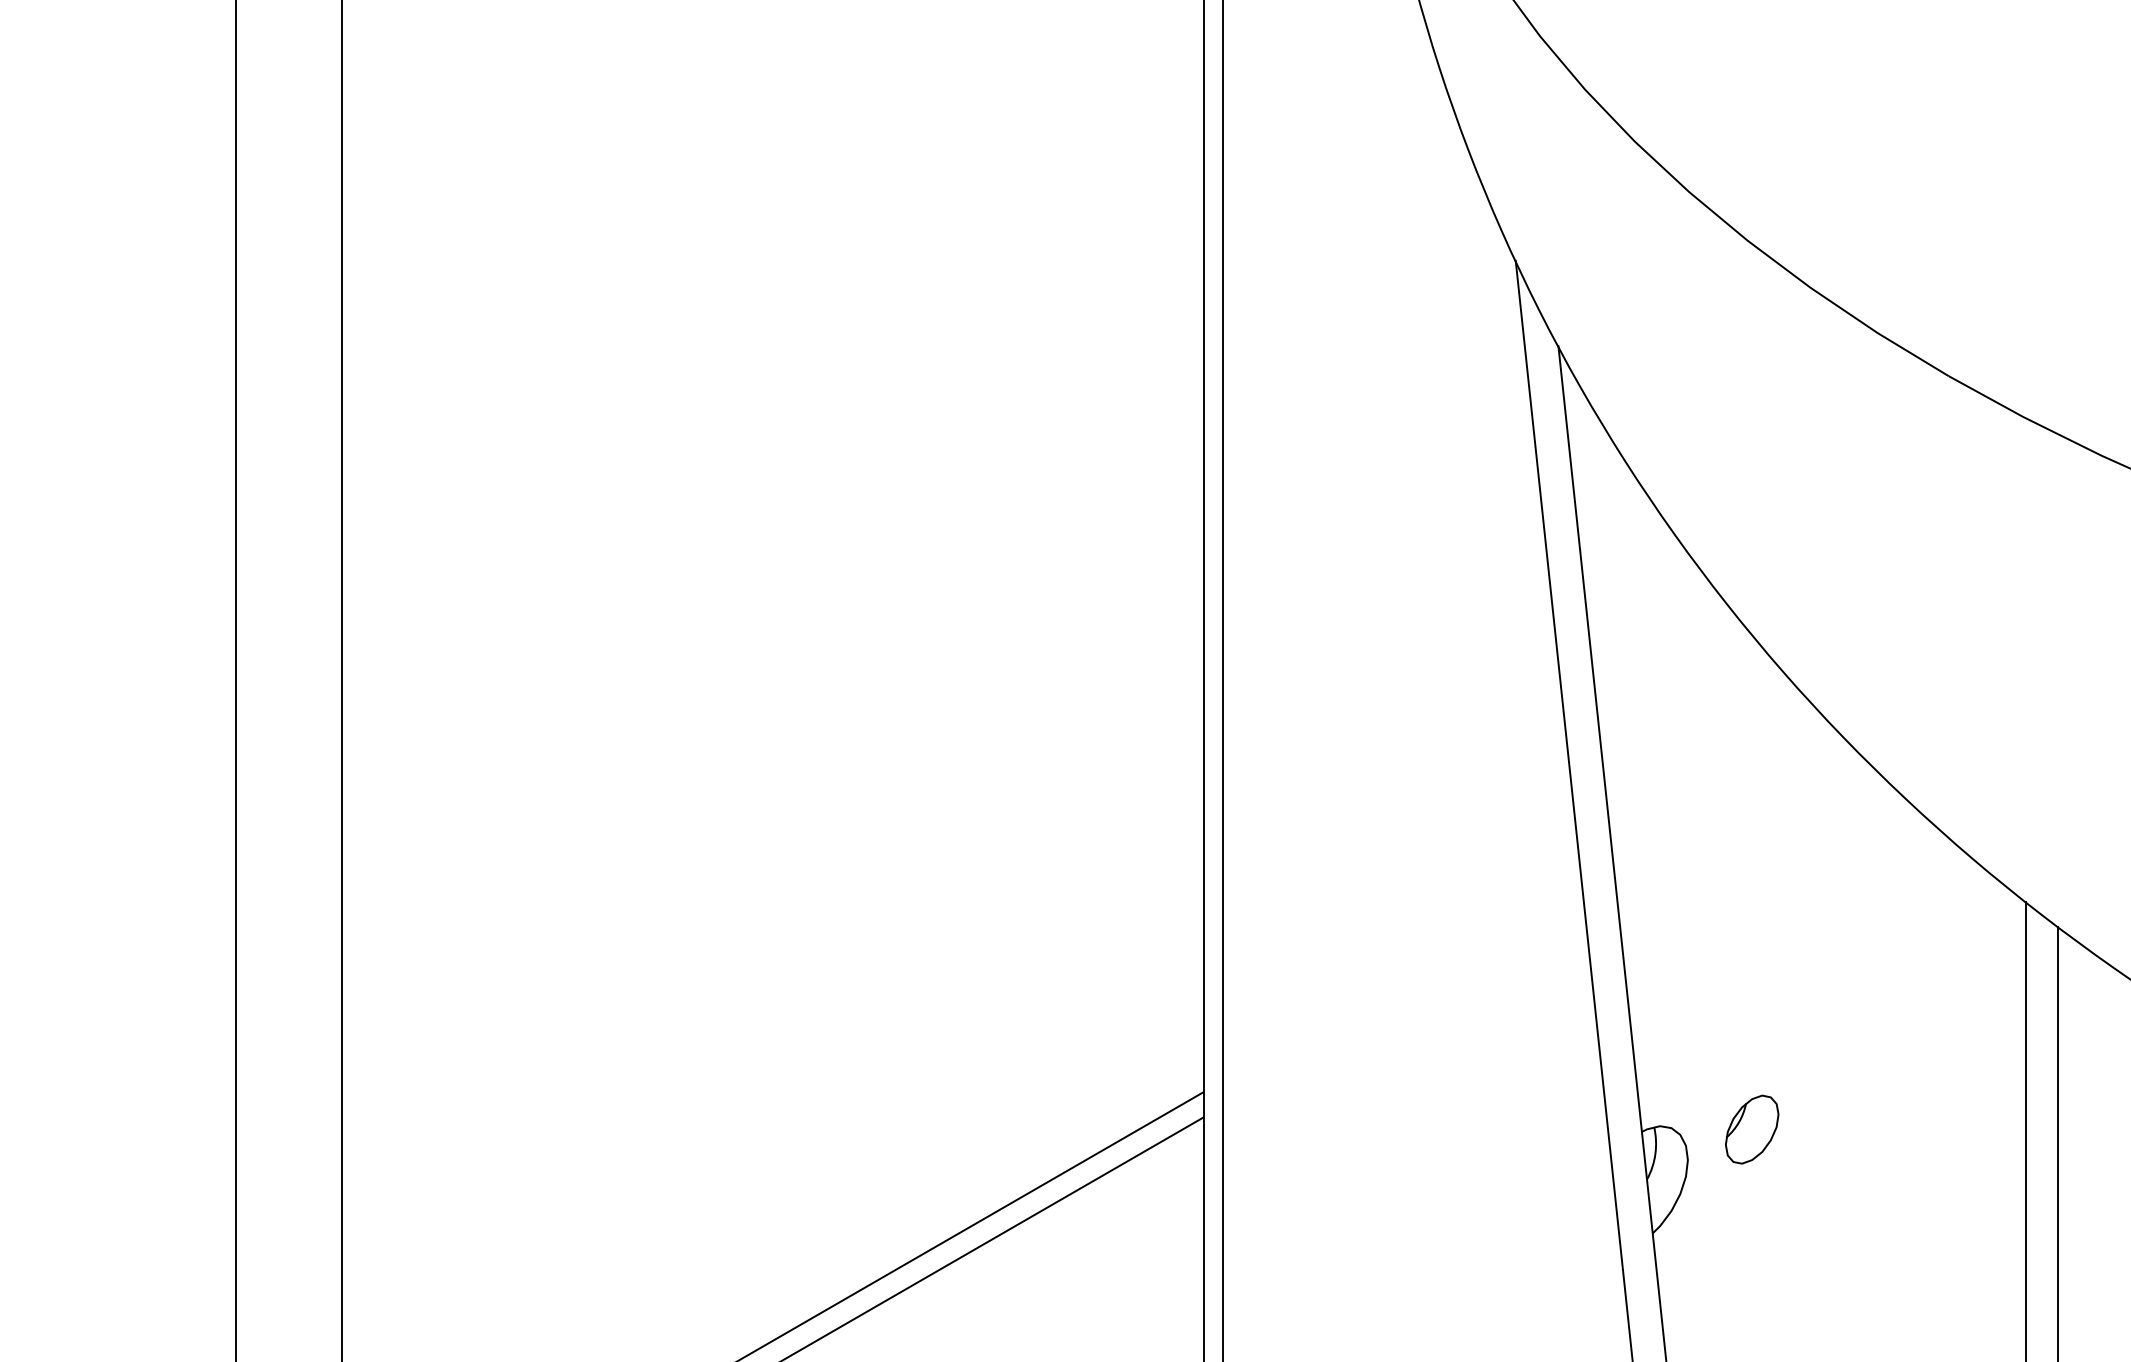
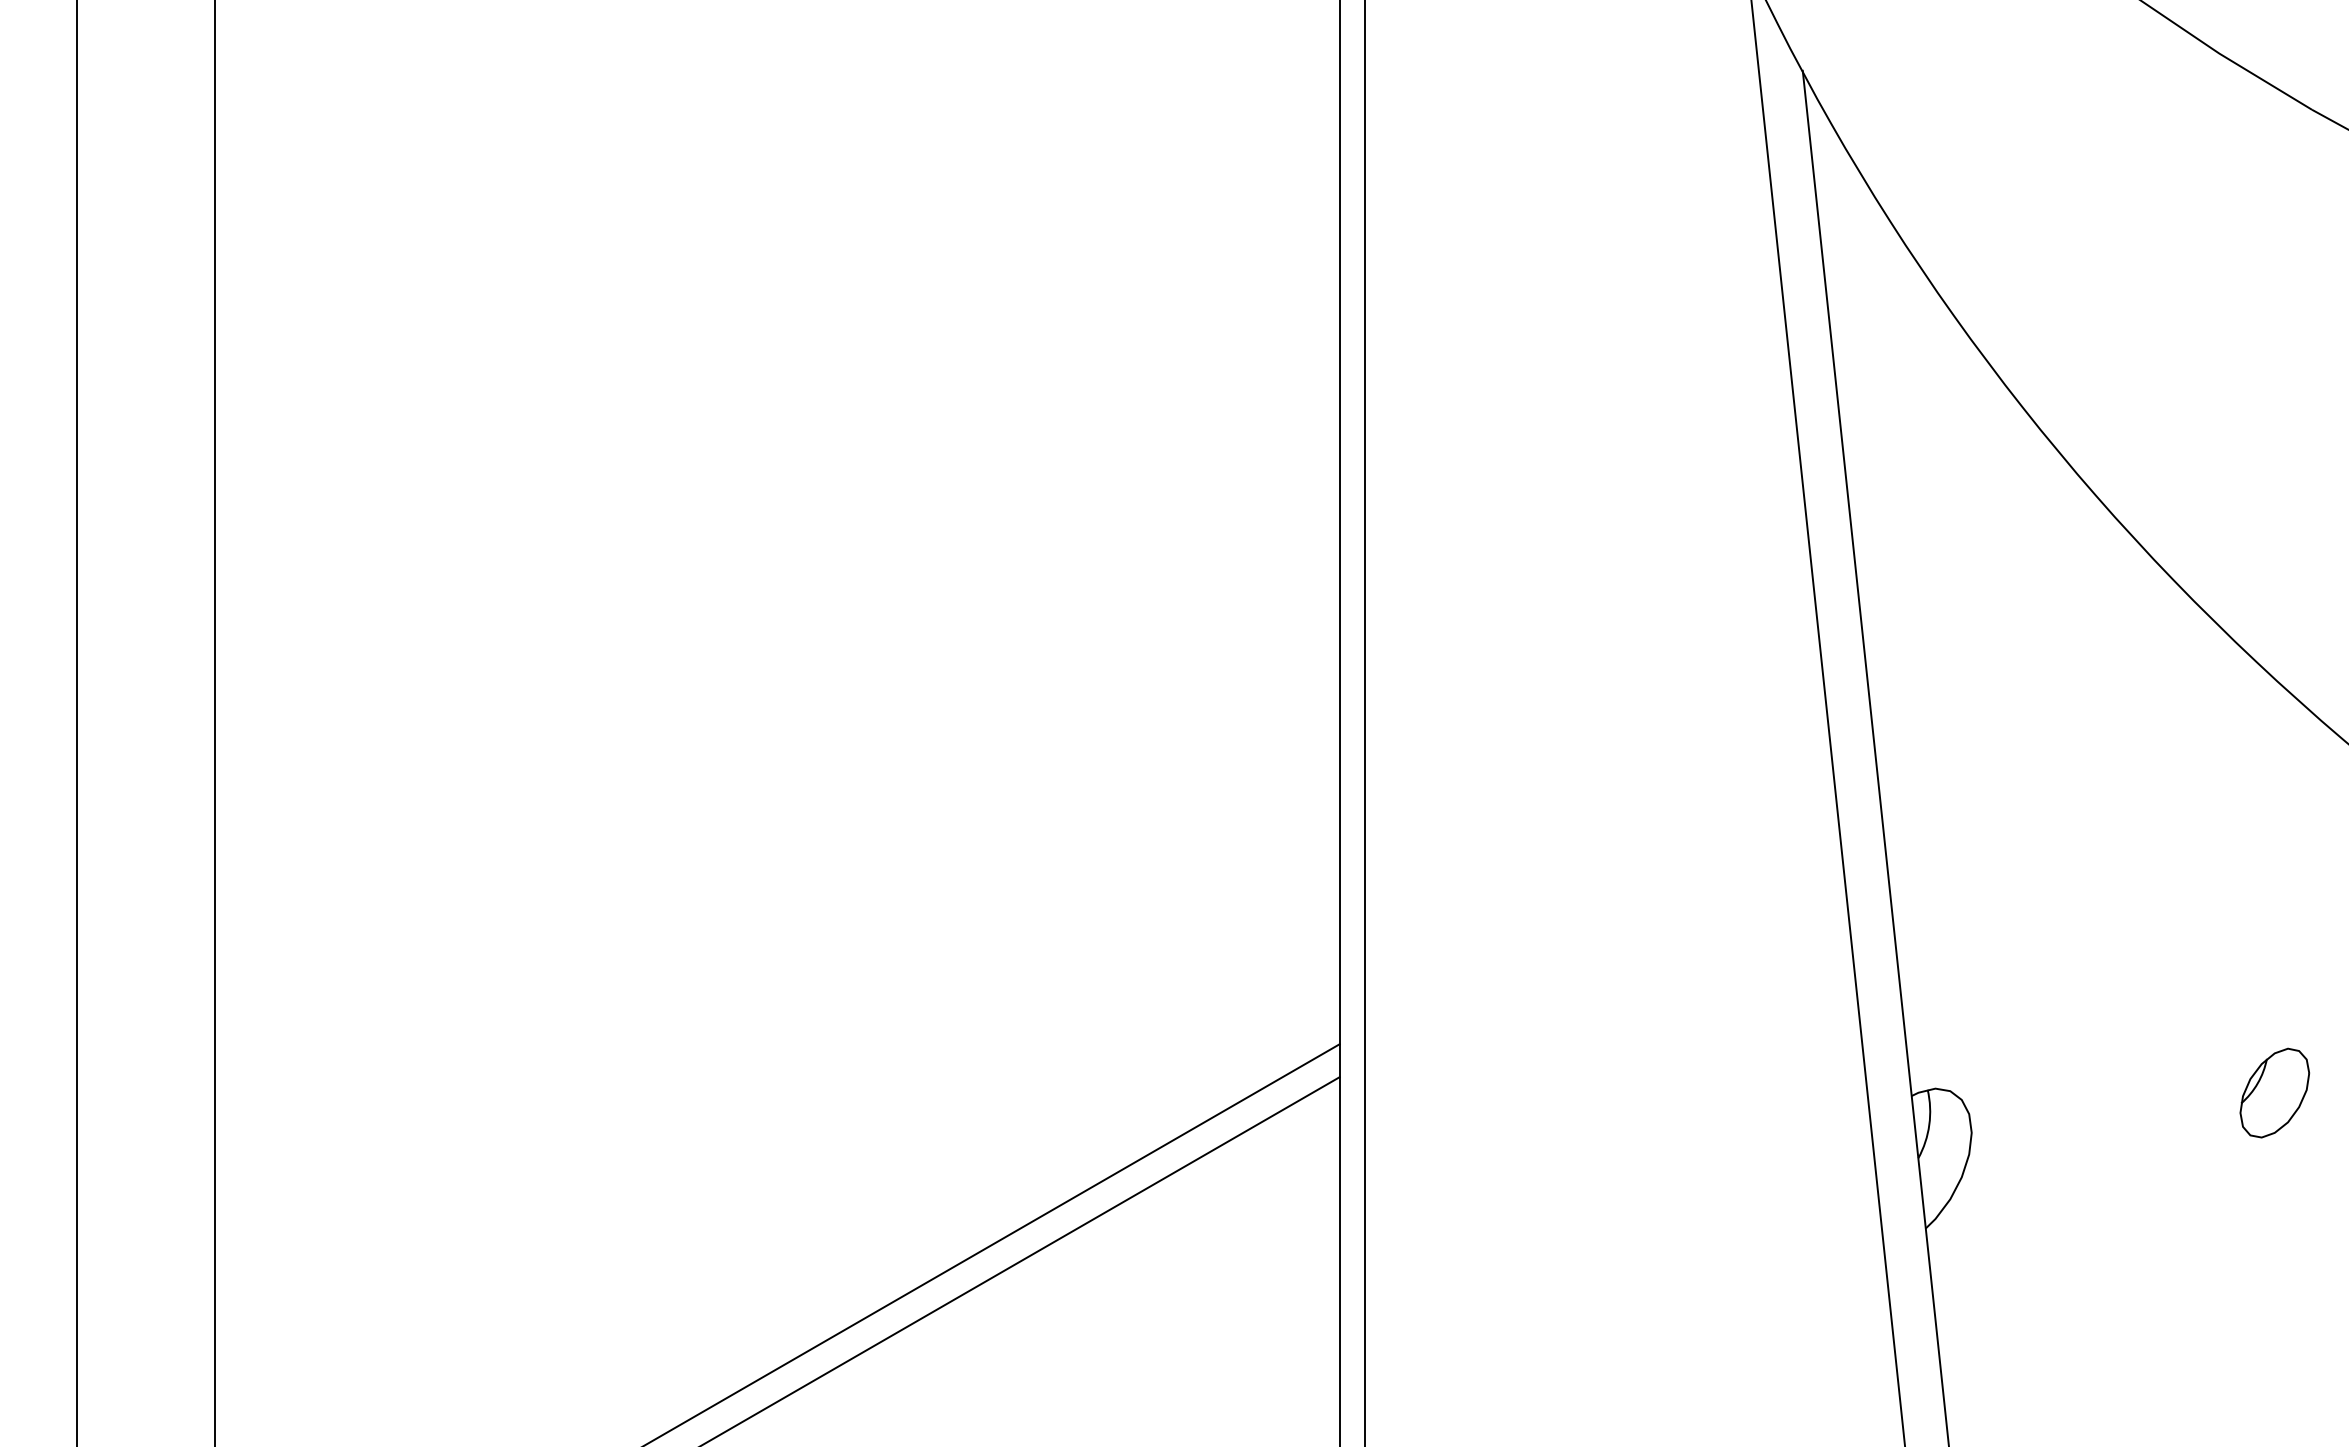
part: (1752, 1129) -> (2275, 1092), moved

